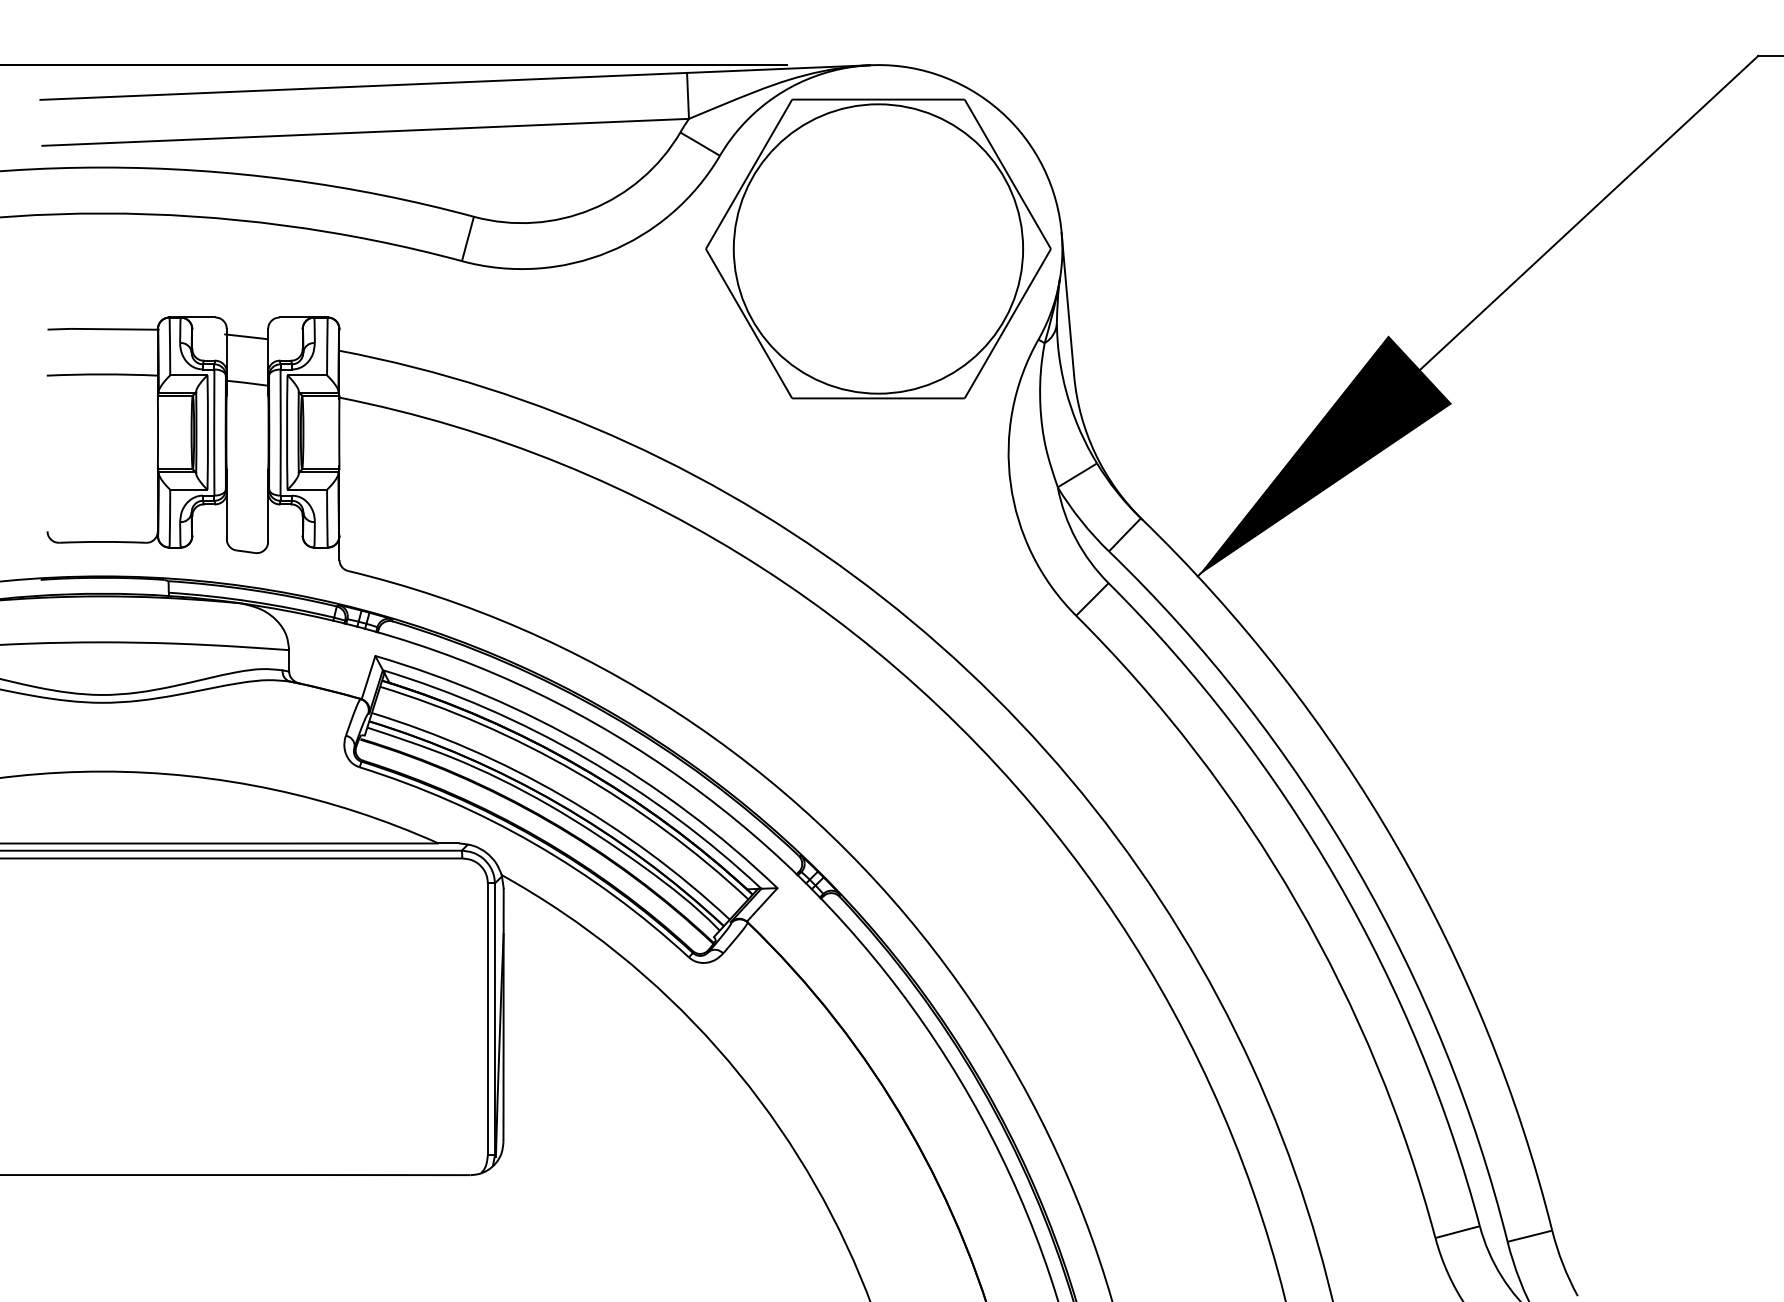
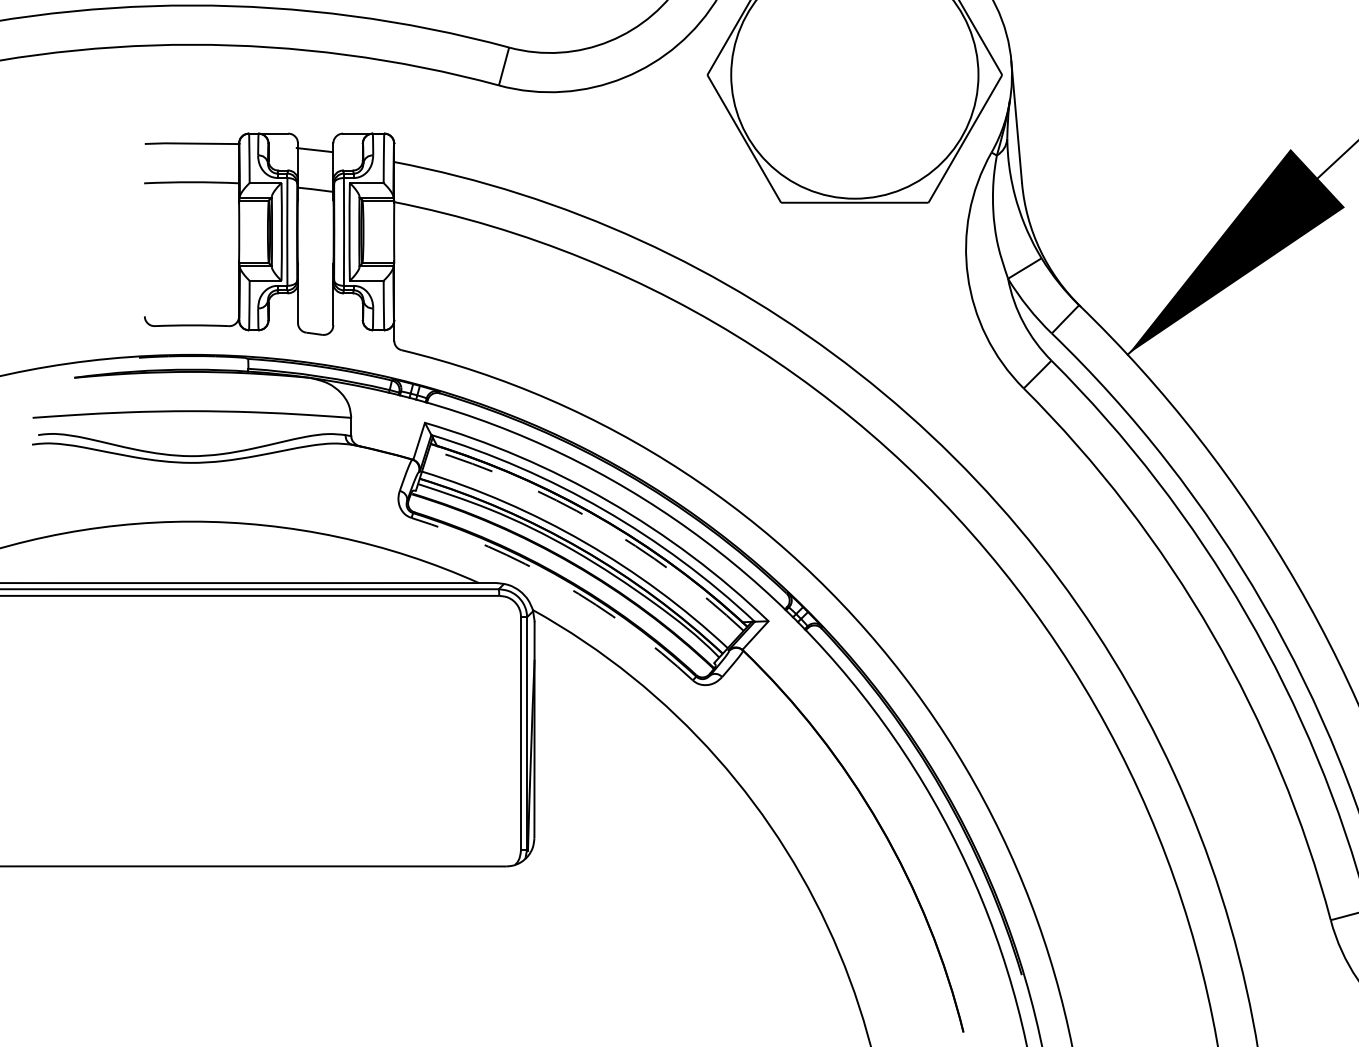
arc: (576, 772) -> (596, 522), solid -> dashed
arc: (534, 844) -> (560, 583), solid -> dashed

